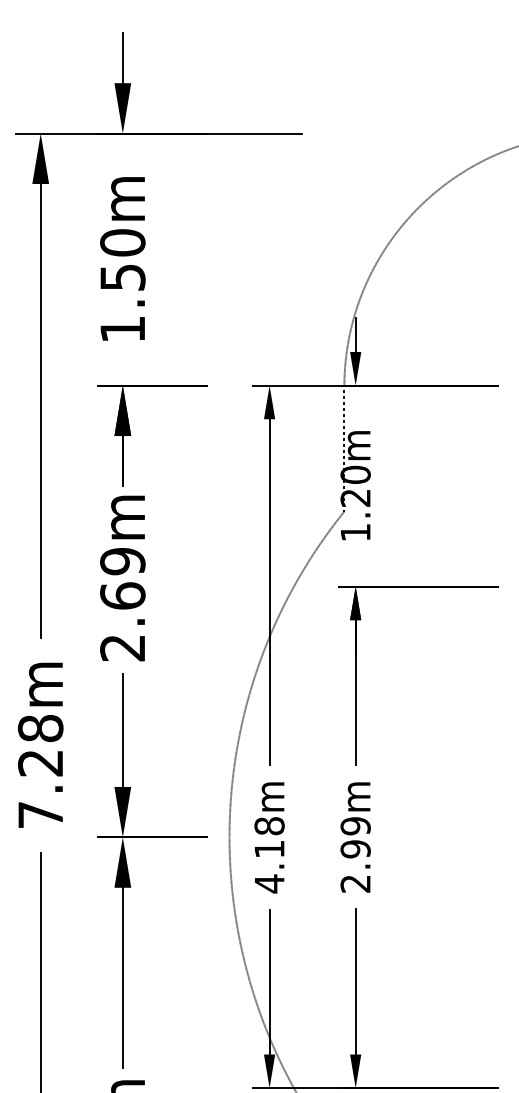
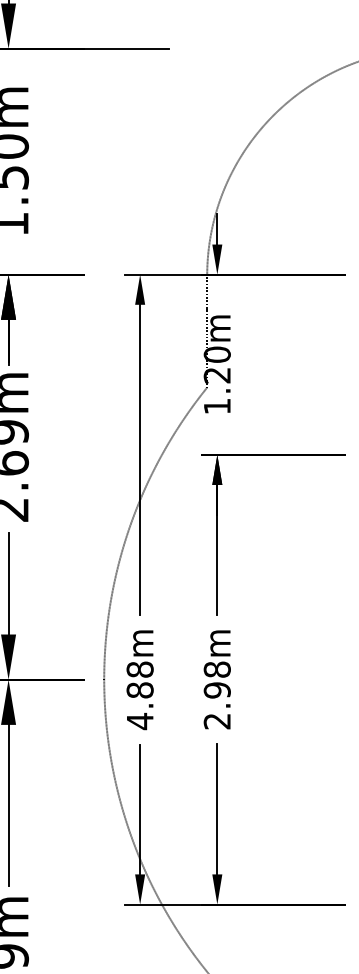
text: (355, 826) -> (217, 669), 2.99m -> 2.98m
text: (269, 849) -> (140, 690), 4.18m -> 4.88m

